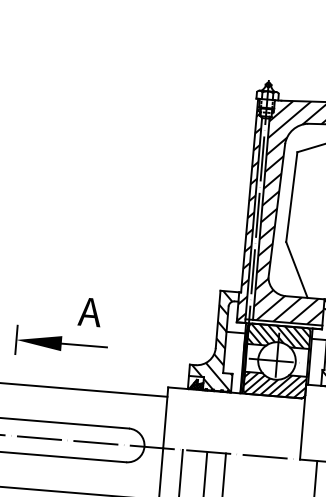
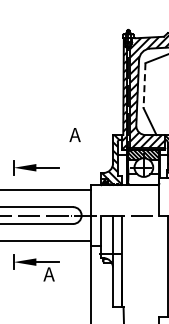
line: (291, 196) -> (144, 85), solid -> dashed
text: (88, 311) -> (74, 134), moved
hatch: (274, 384) -> (143, 179), removed

